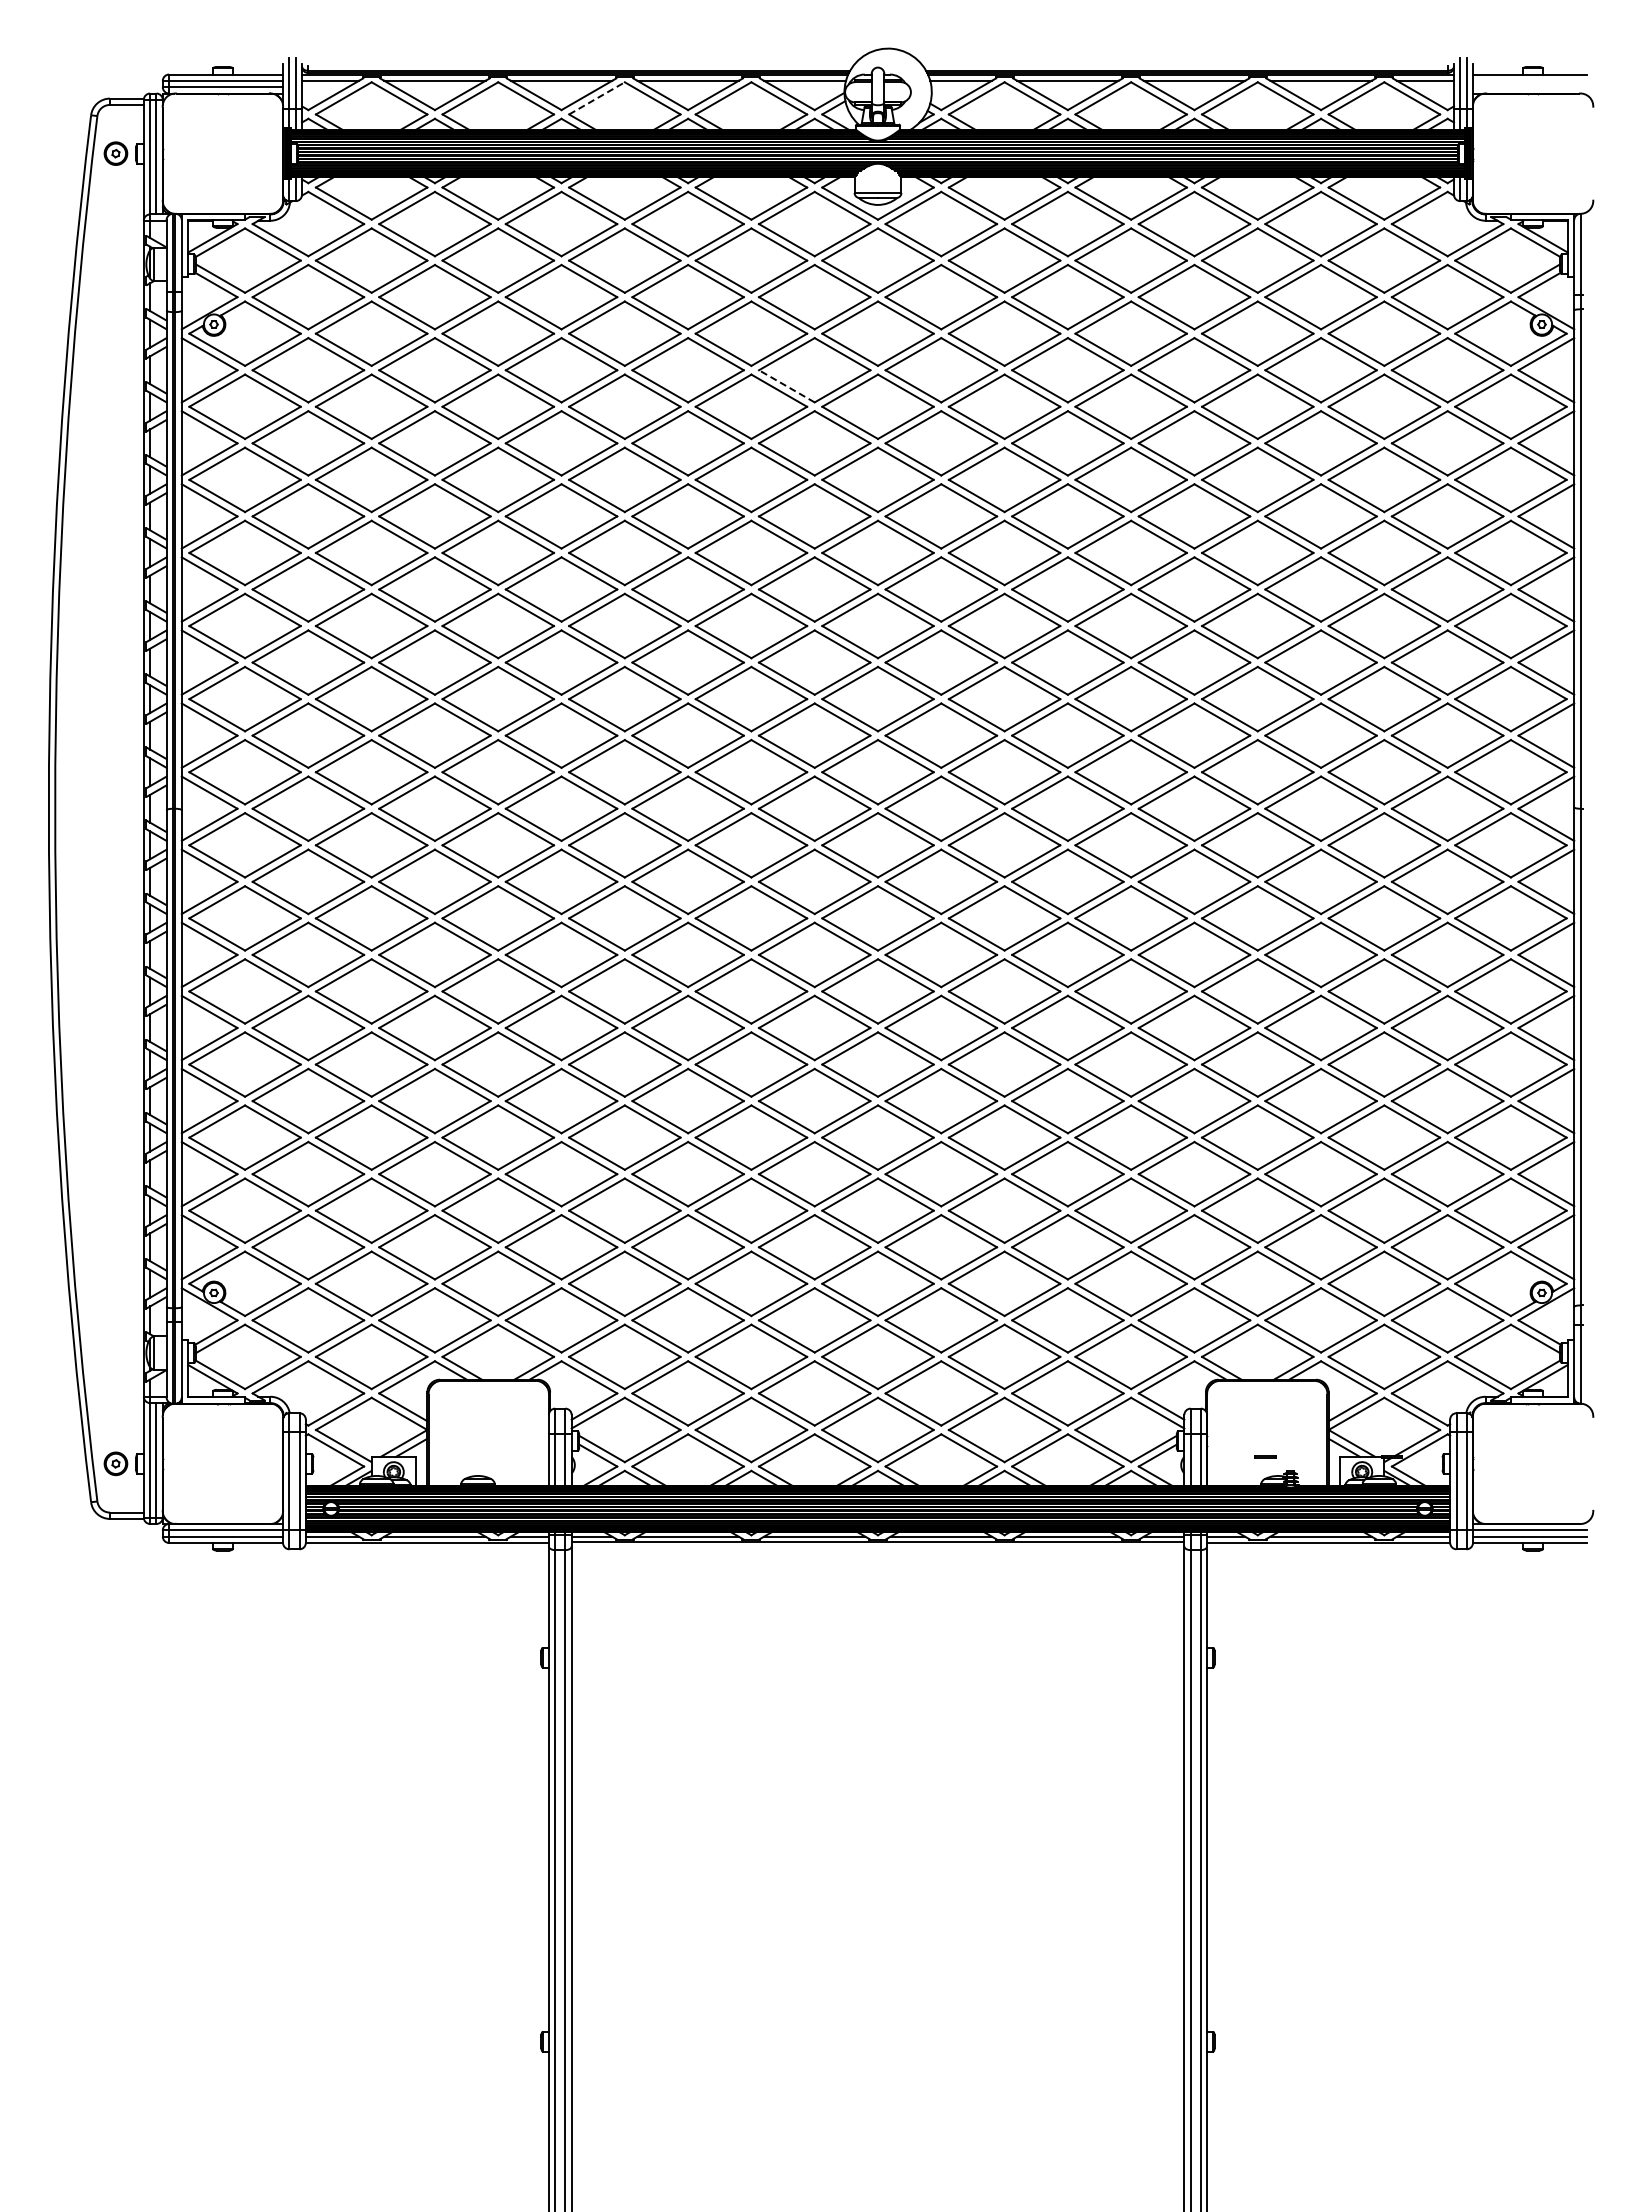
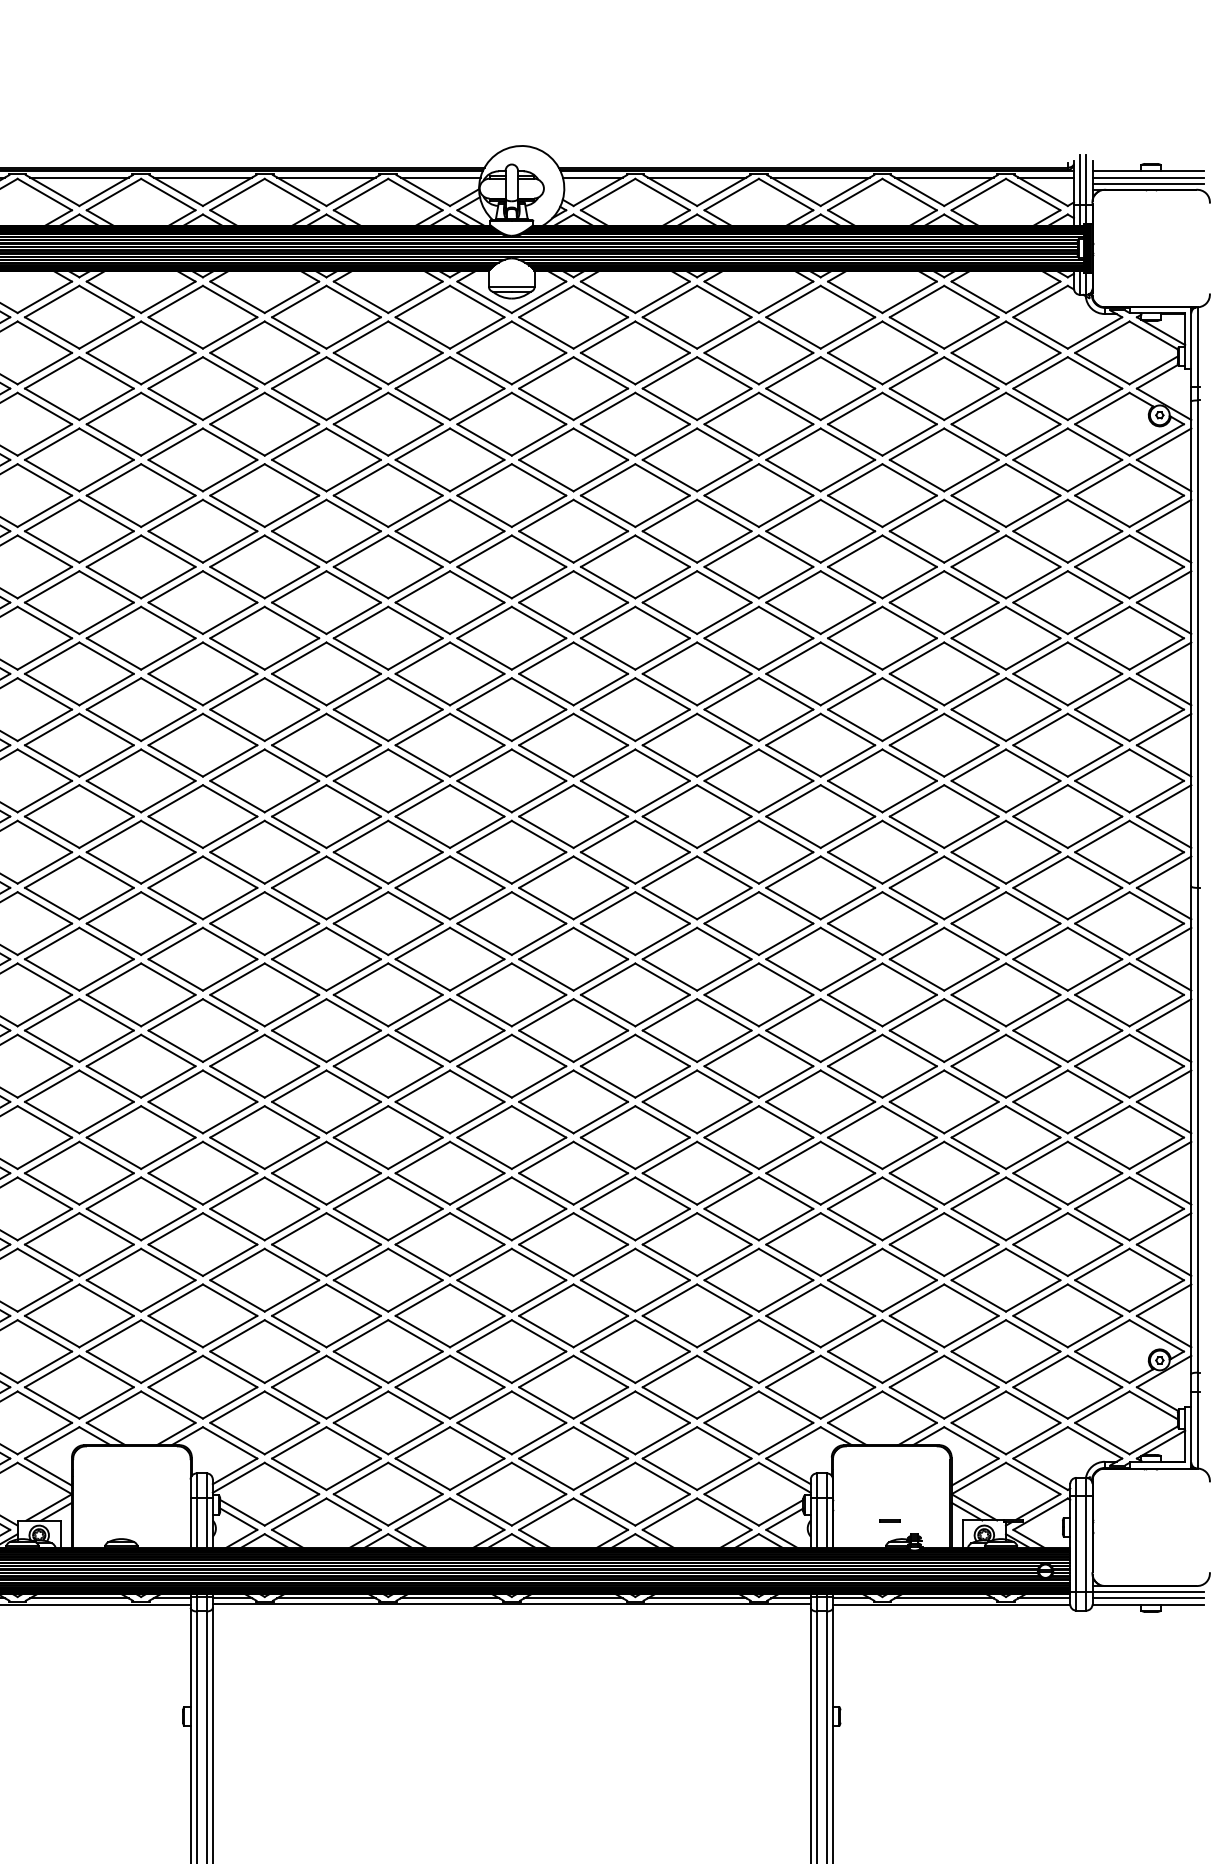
line: (1529, 80) -> (1147, 177), added
line: (1529, 87) -> (1147, 183), added
line: (597, 98) -> (238, 194), dashed -> solid
line: (786, 386) -> (422, 475), dashed -> solid

